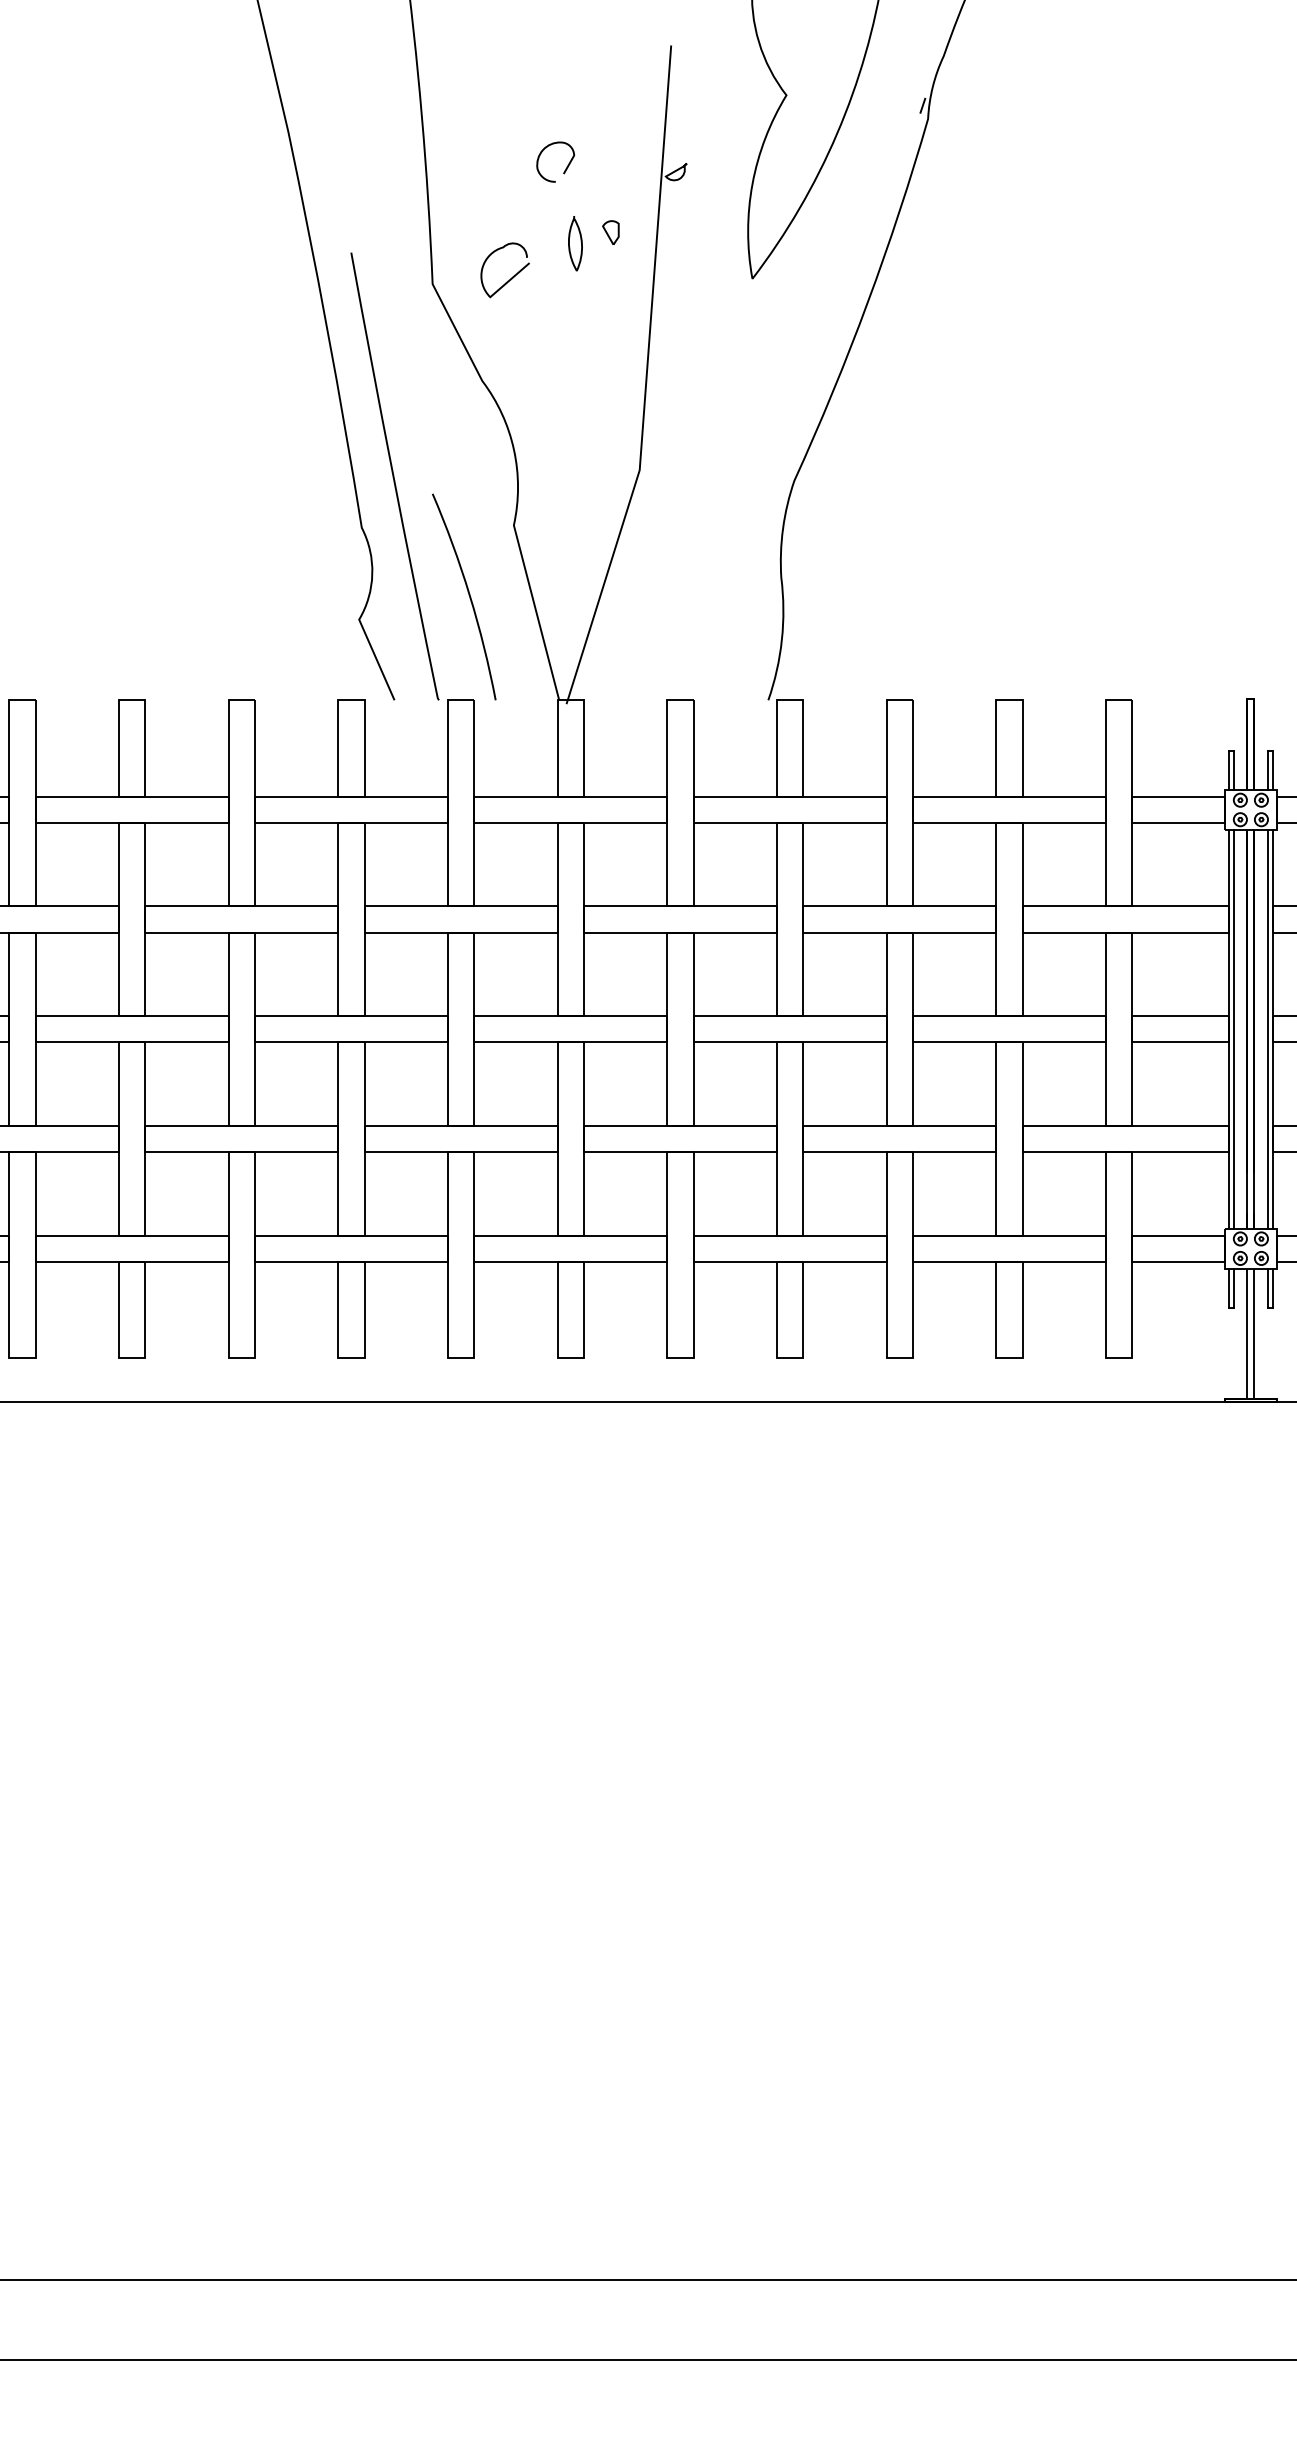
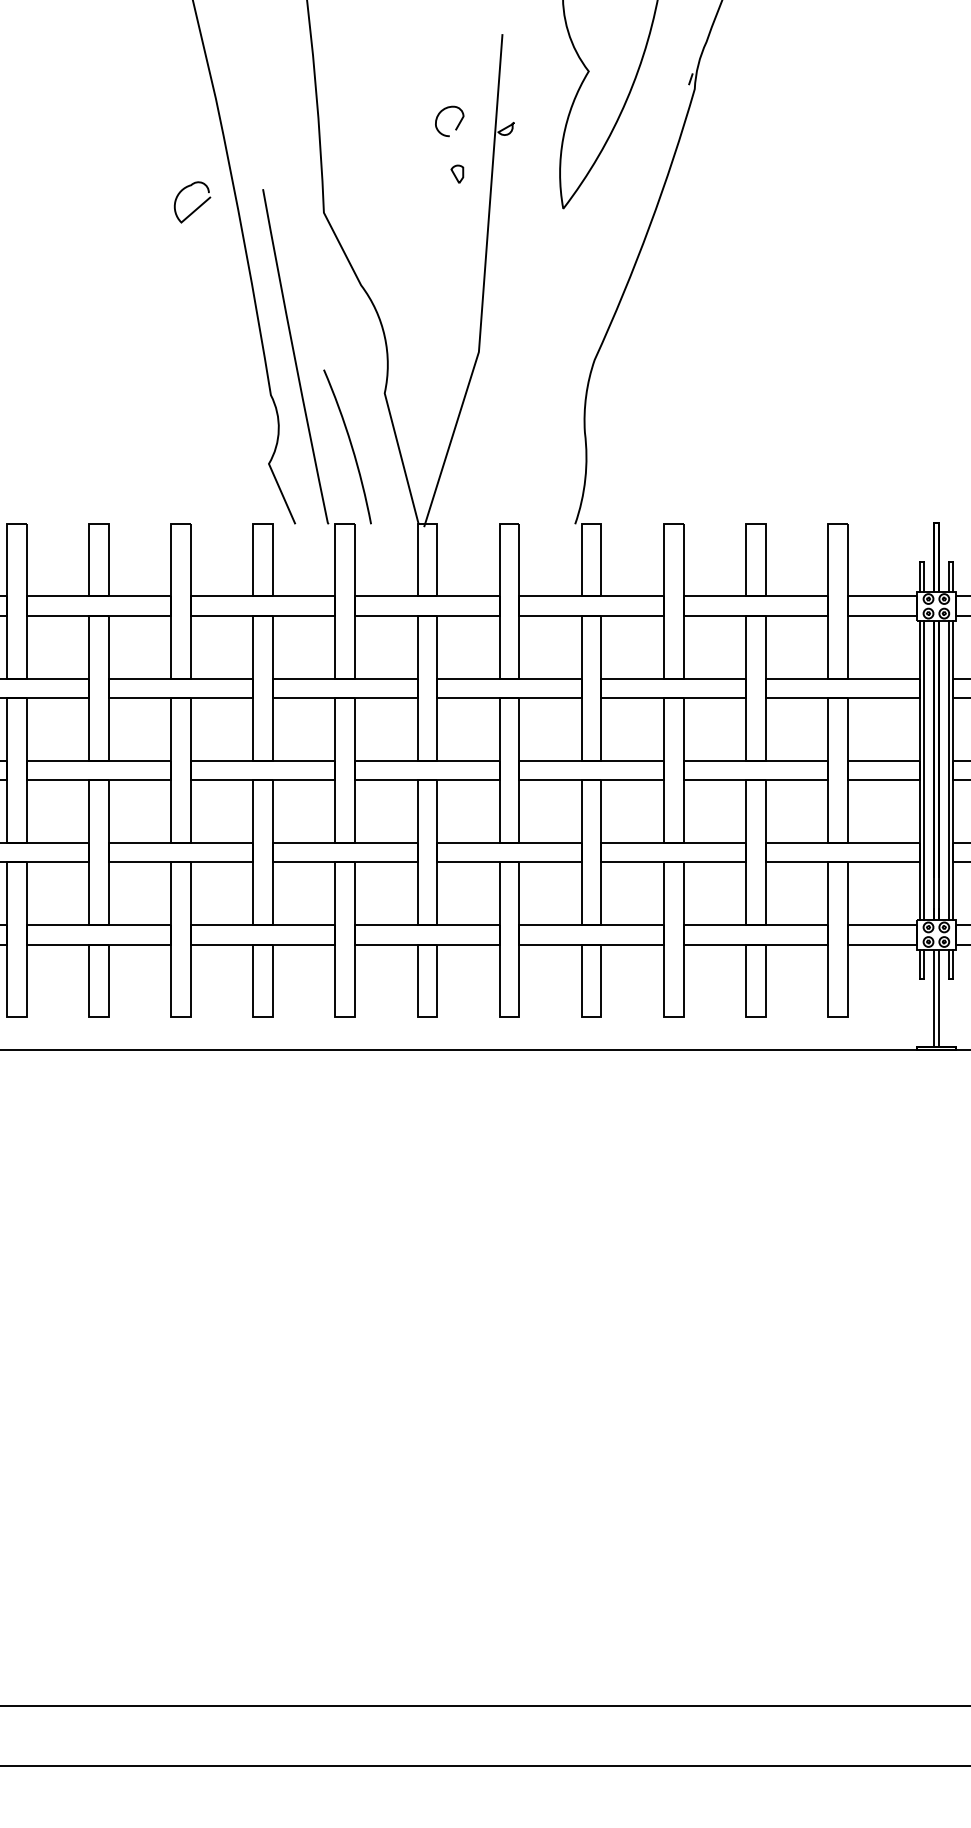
curve: (566, 166) -> (457, 124), moved
curve: (580, 241) -> (434, 180), removed
curve: (511, 277) -> (197, 207), moved

